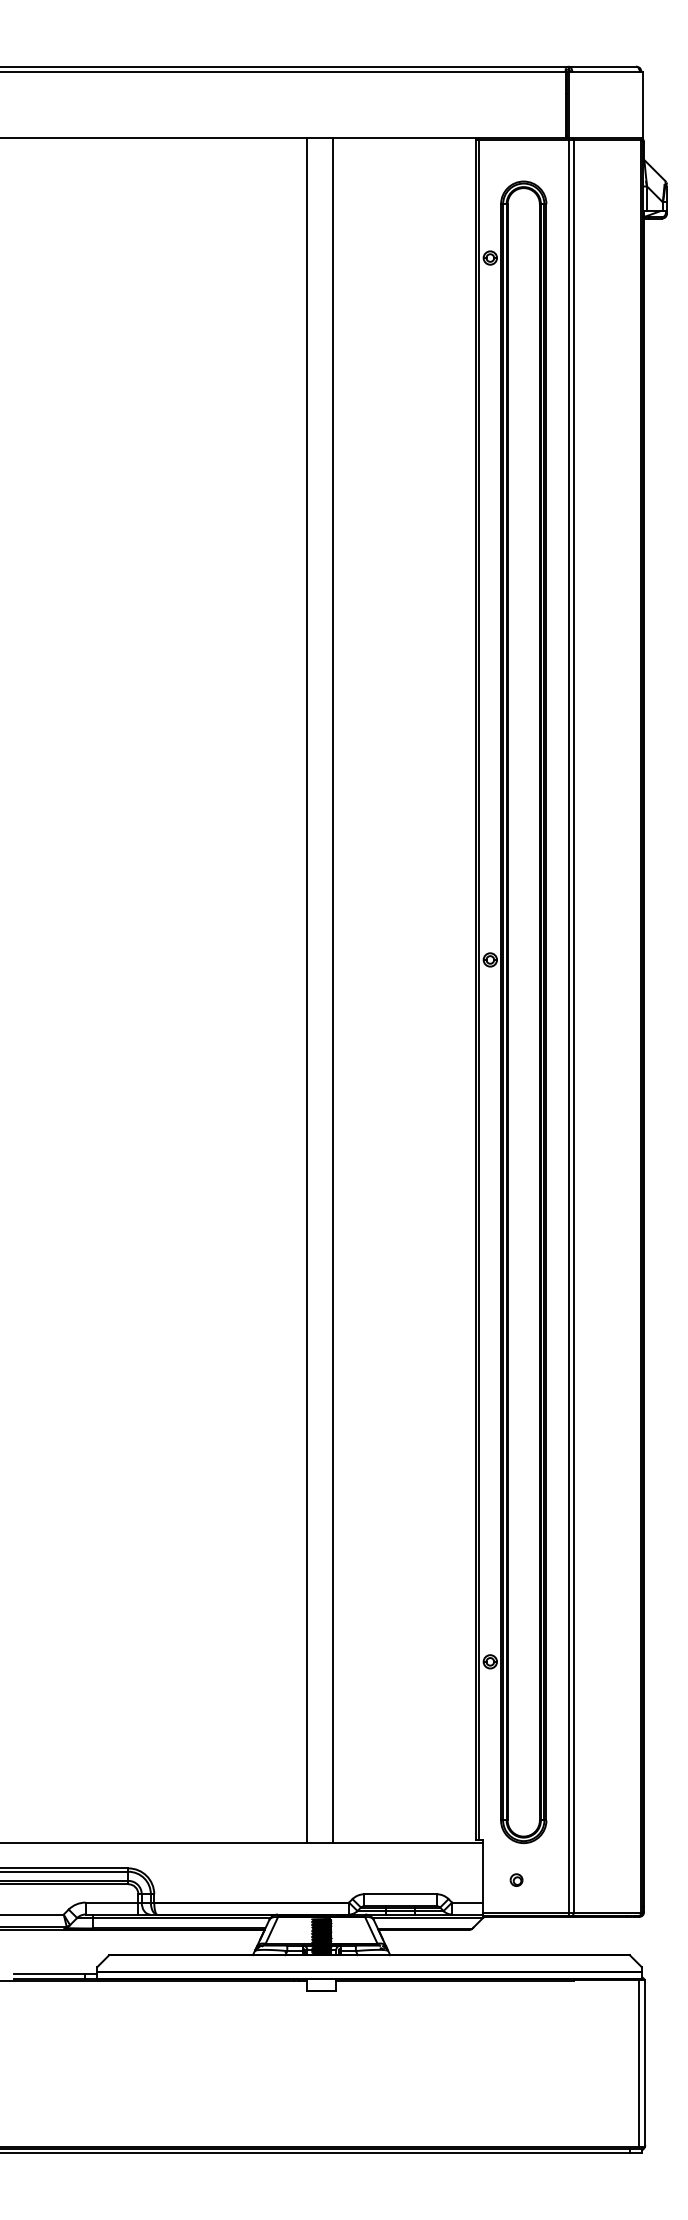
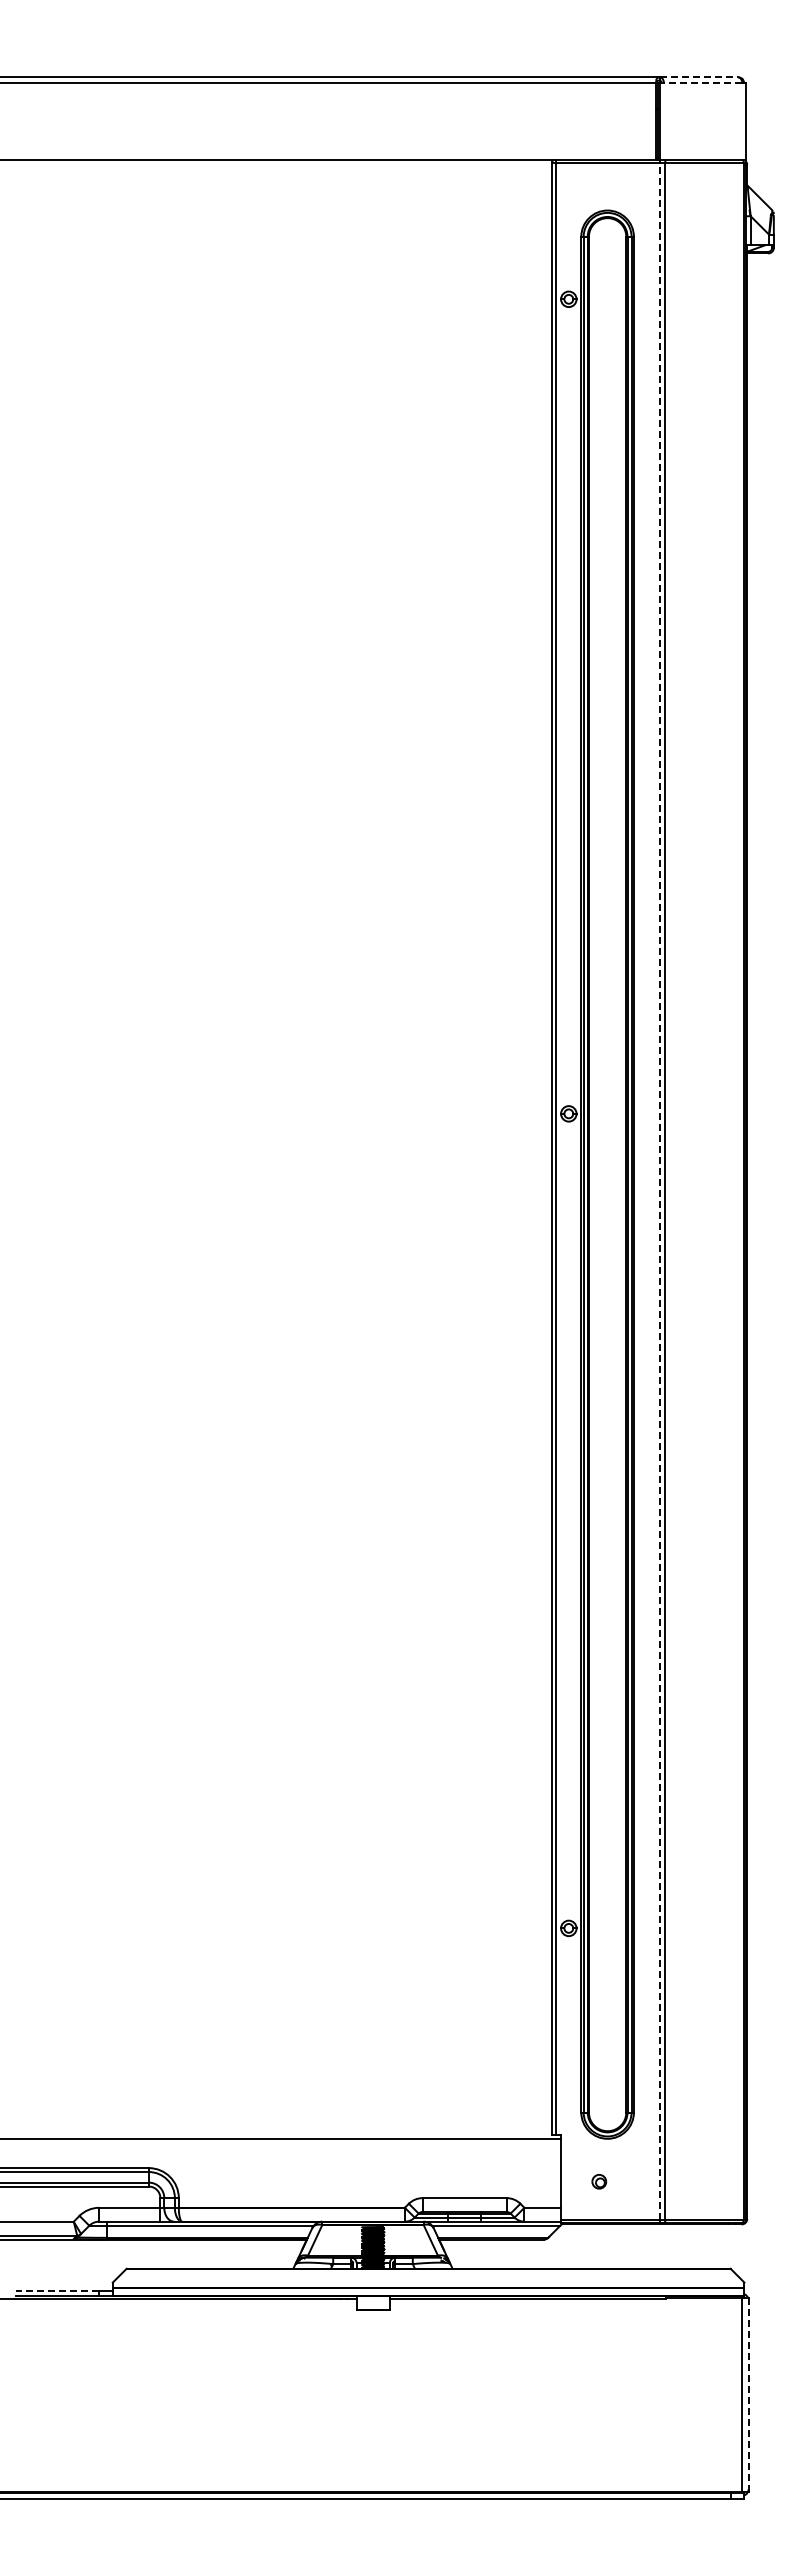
line: (602, 66) -> (699, 77), solid -> dashed
line: (605, 72) -> (702, 83), solid -> dashed
line: (307, 990) -> (356, 1149), removed
line: (333, 990) -> (386, 1149), removed
line: (568, 1026) -> (659, 1191), solid -> dashed
line: (49, 1973) -> (57, 2290), solid -> dashed
line: (645, 2063) -> (748, 2394), solid -> dashed

